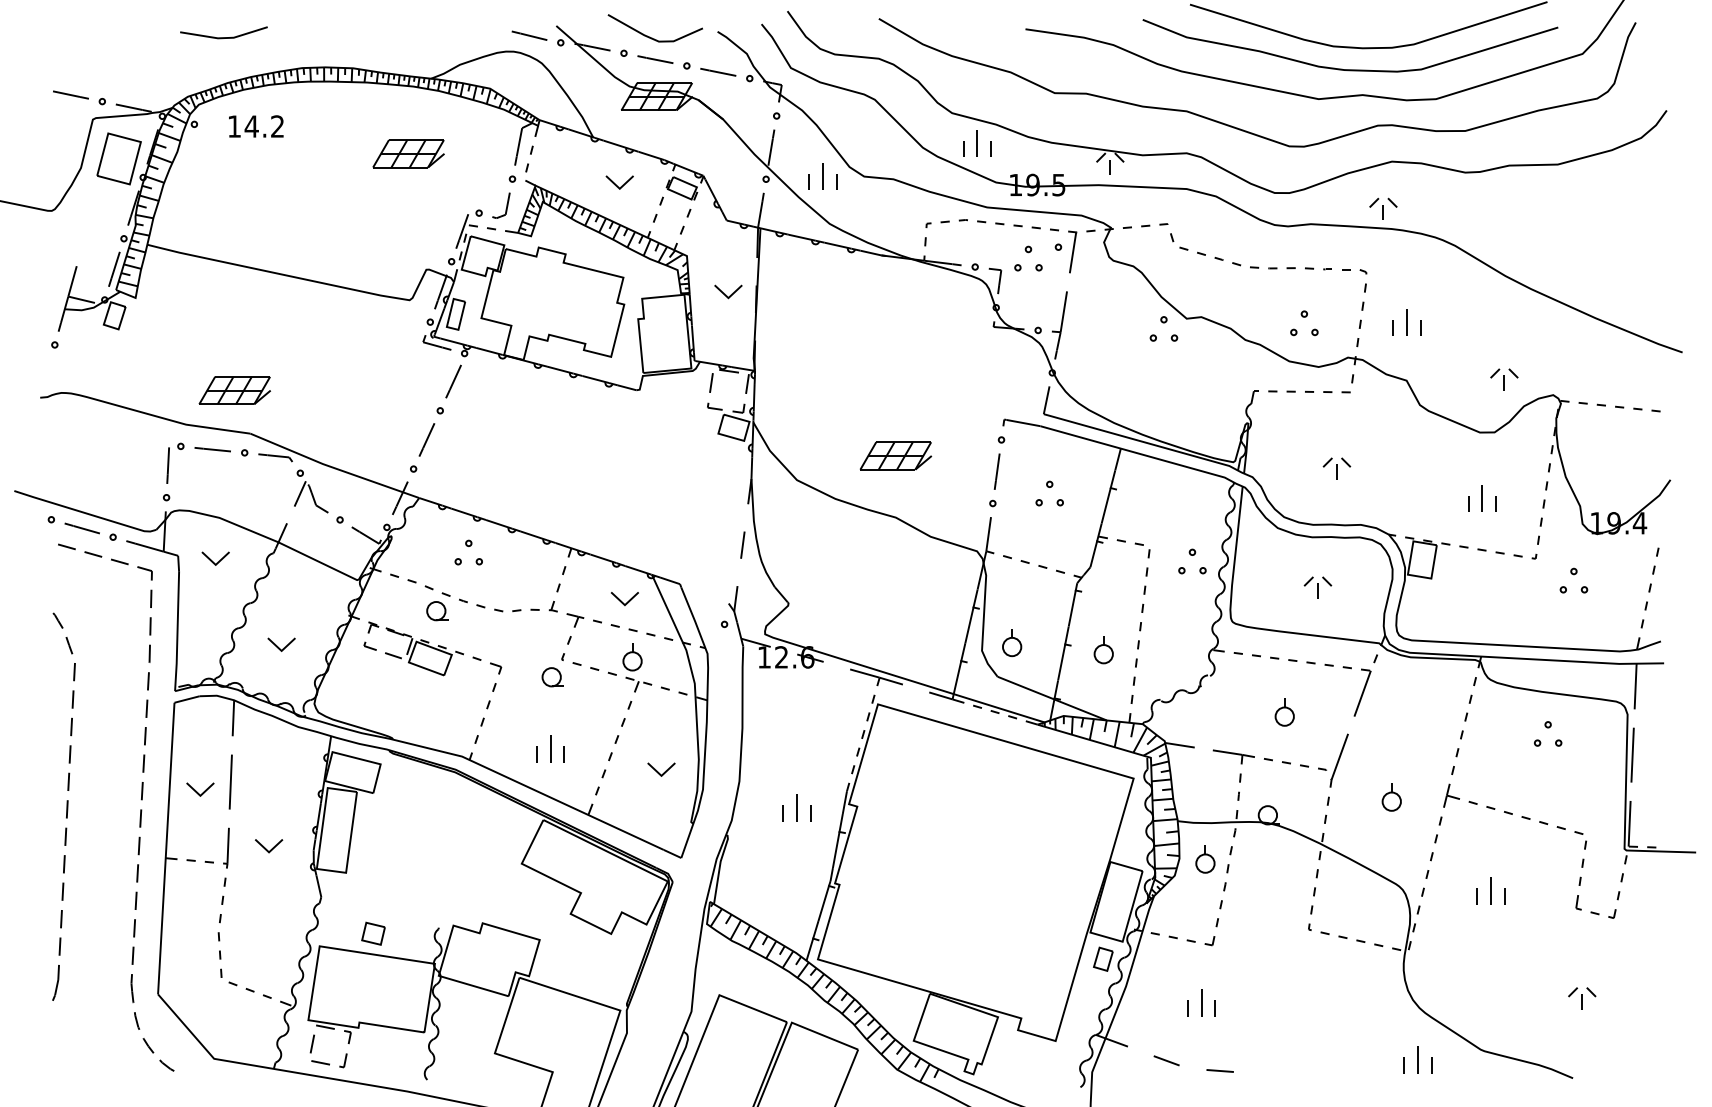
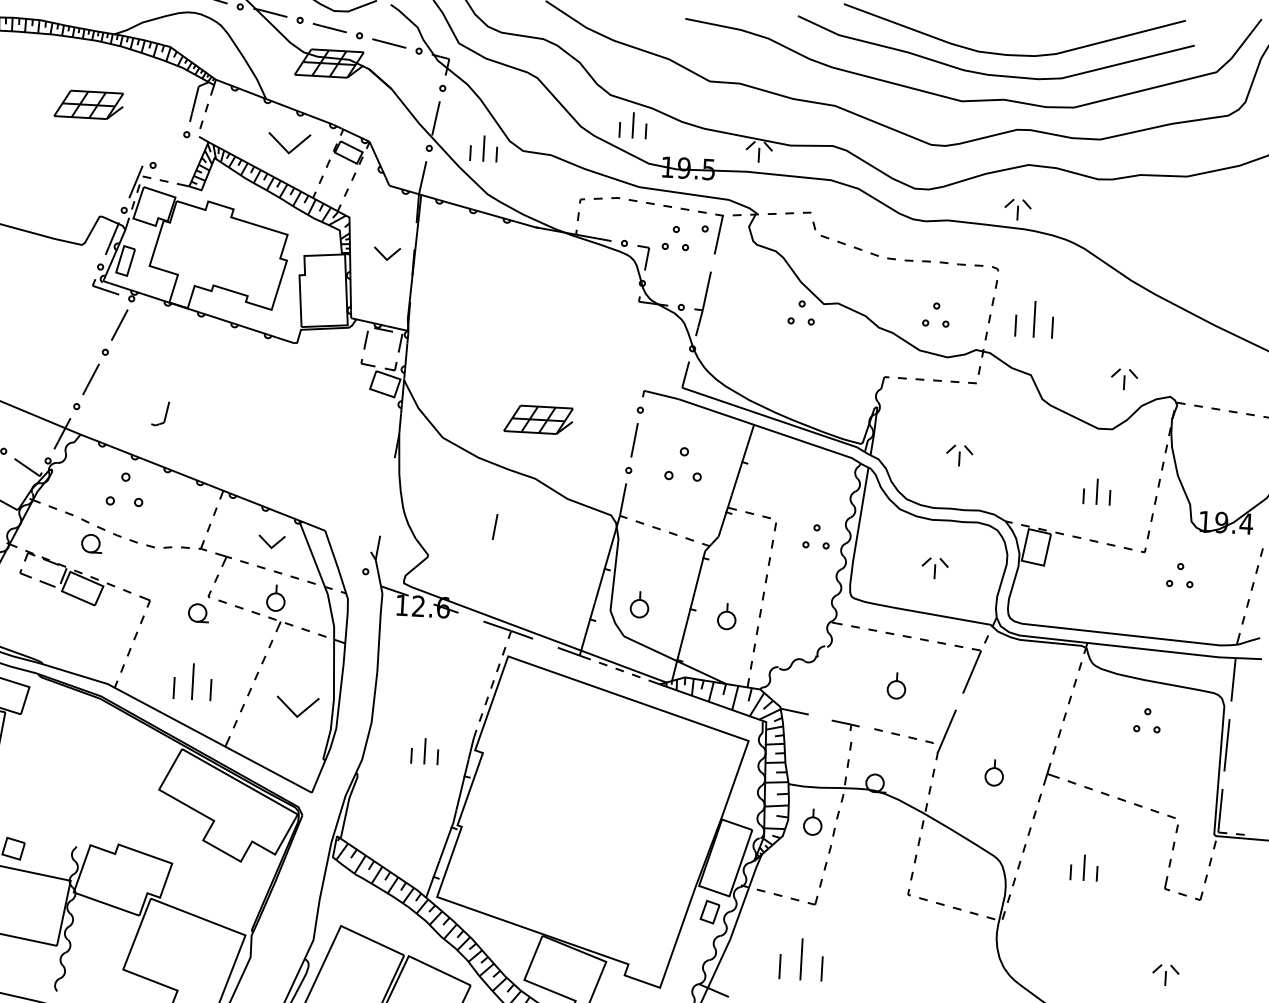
part: (619, 182) -> (288, 143), size x1.6
part: (501, 205) -> (160, 413), moved
part: (1406, 322) -> (1033, 319), size x1.4
part: (1049, 493) -> (683, 463), size x1.4
line: (742, 544) -> (494, 526), moved
part: (468, 552) -> (124, 489), size x1.4
part: (550, 748) -> (192, 681), size x1.4
part: (1233, 756) -> (845, 725), size x0.7
part: (661, 769) -> (297, 707), size x1.6
part: (1201, 1002) -> (801, 958), size x1.6

